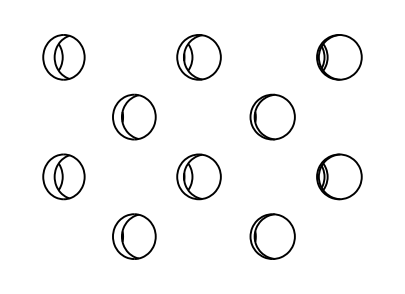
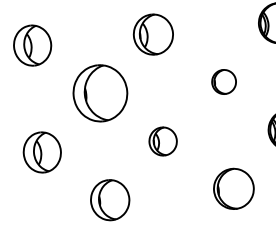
part: (134, 116) -> (100, 92), size x1.4
part: (272, 116) -> (223, 81), size x0.6
part: (198, 176) -> (162, 141), size x0.7

